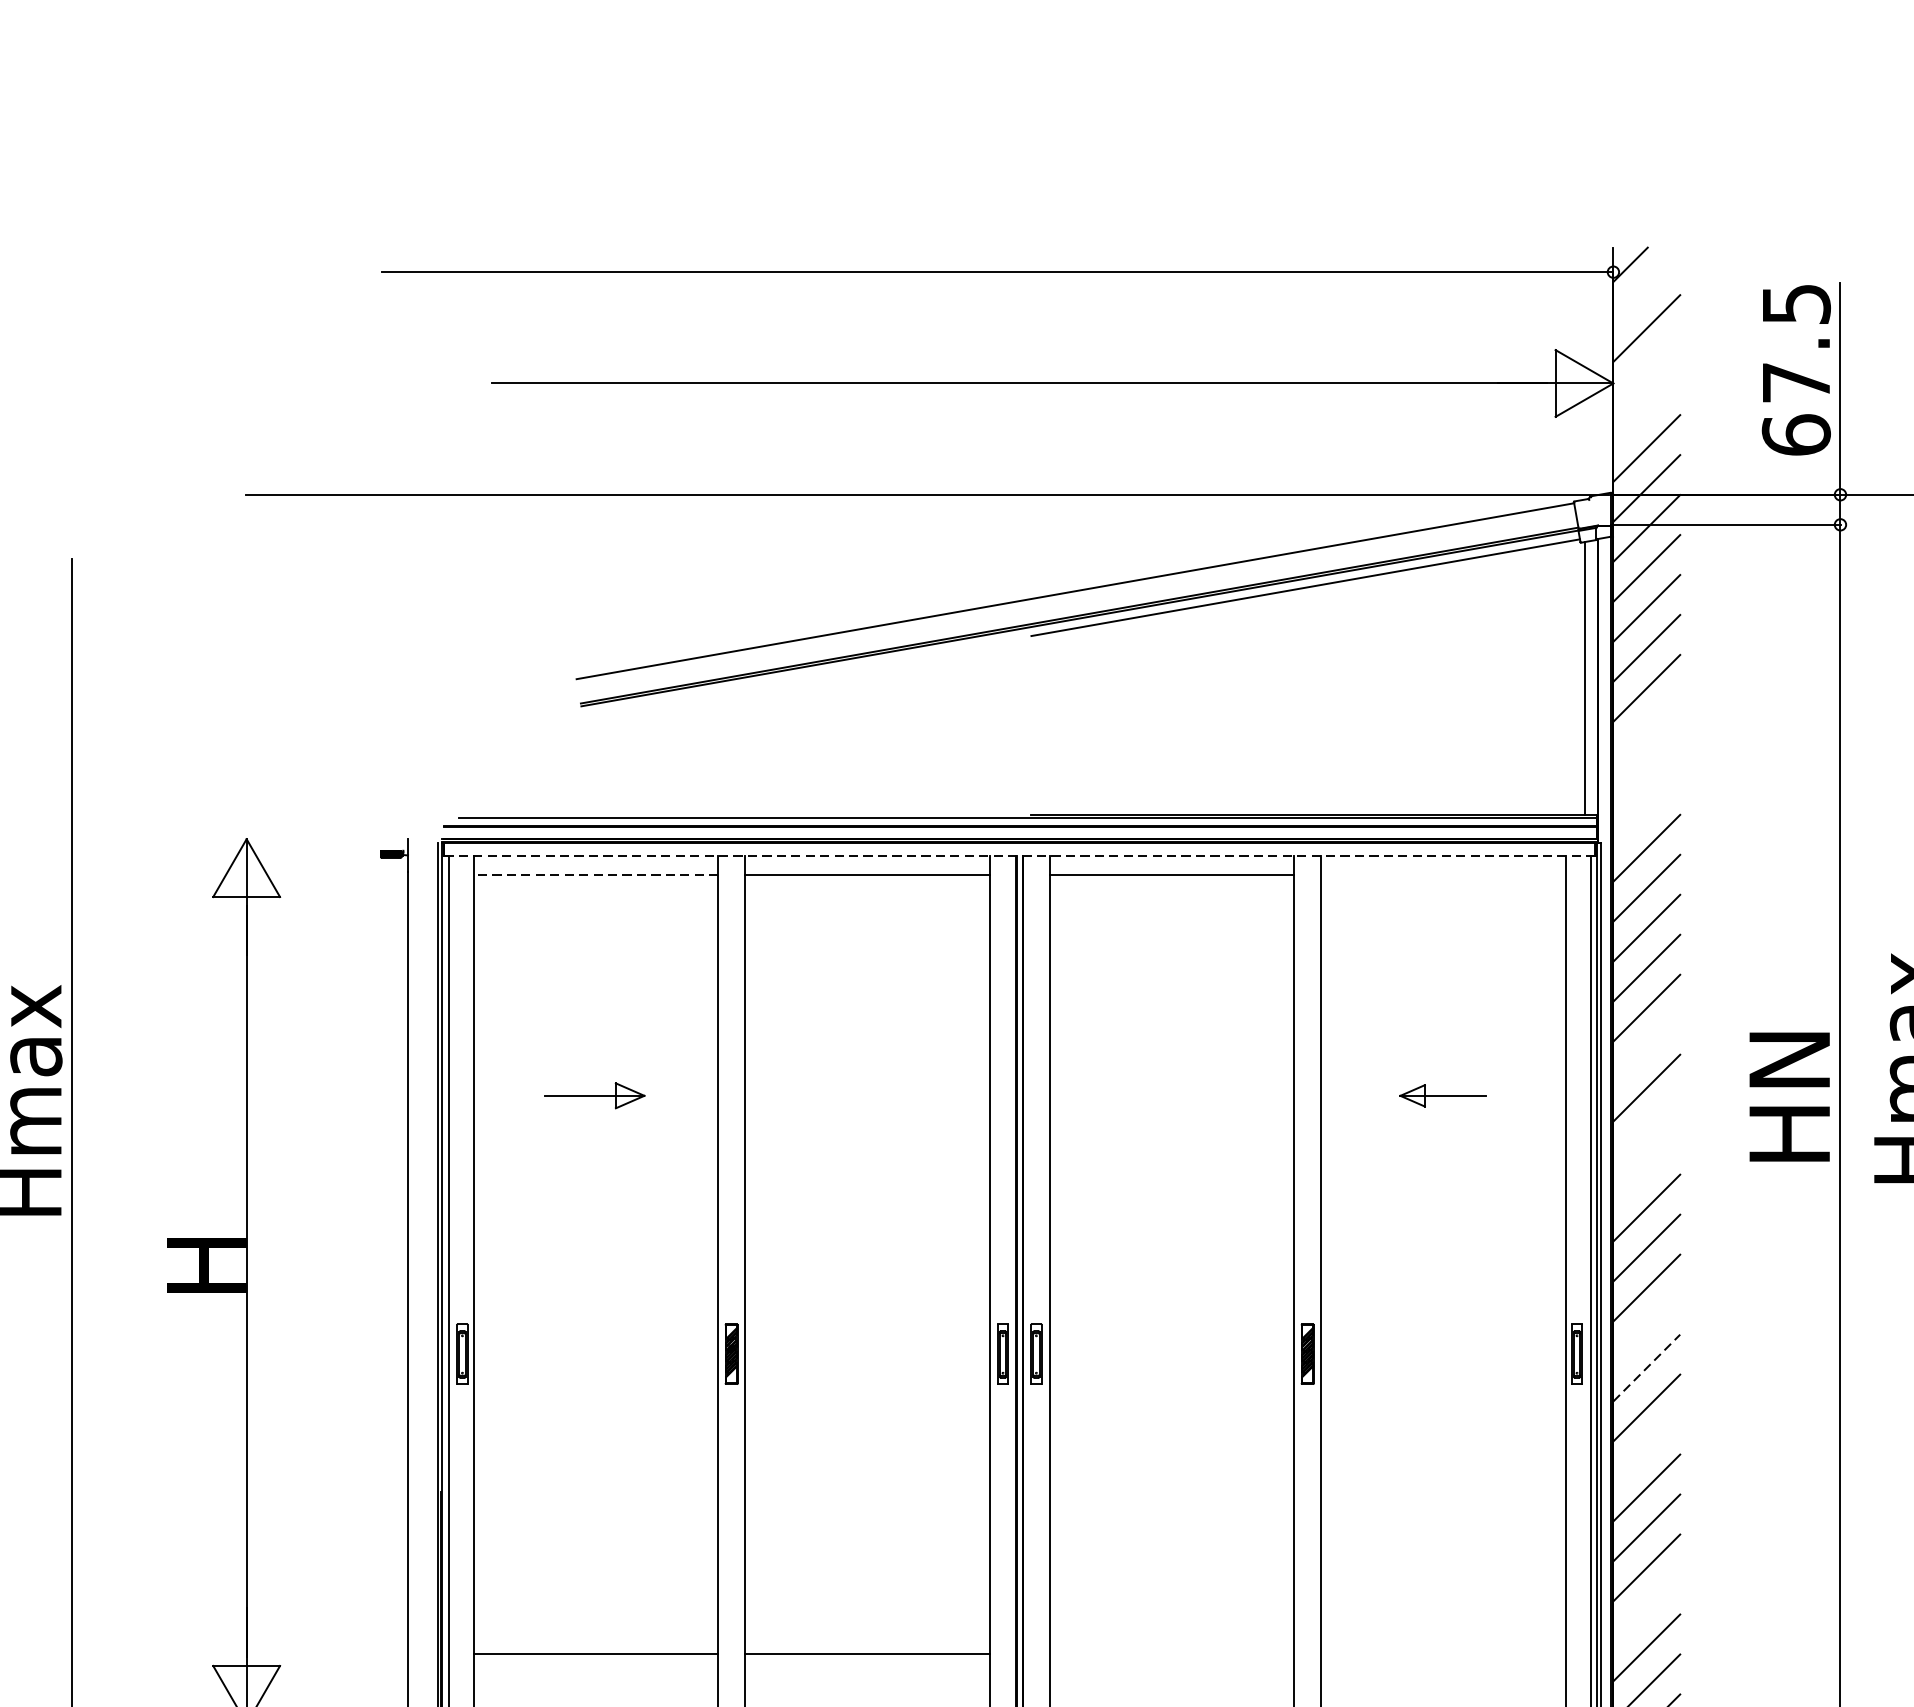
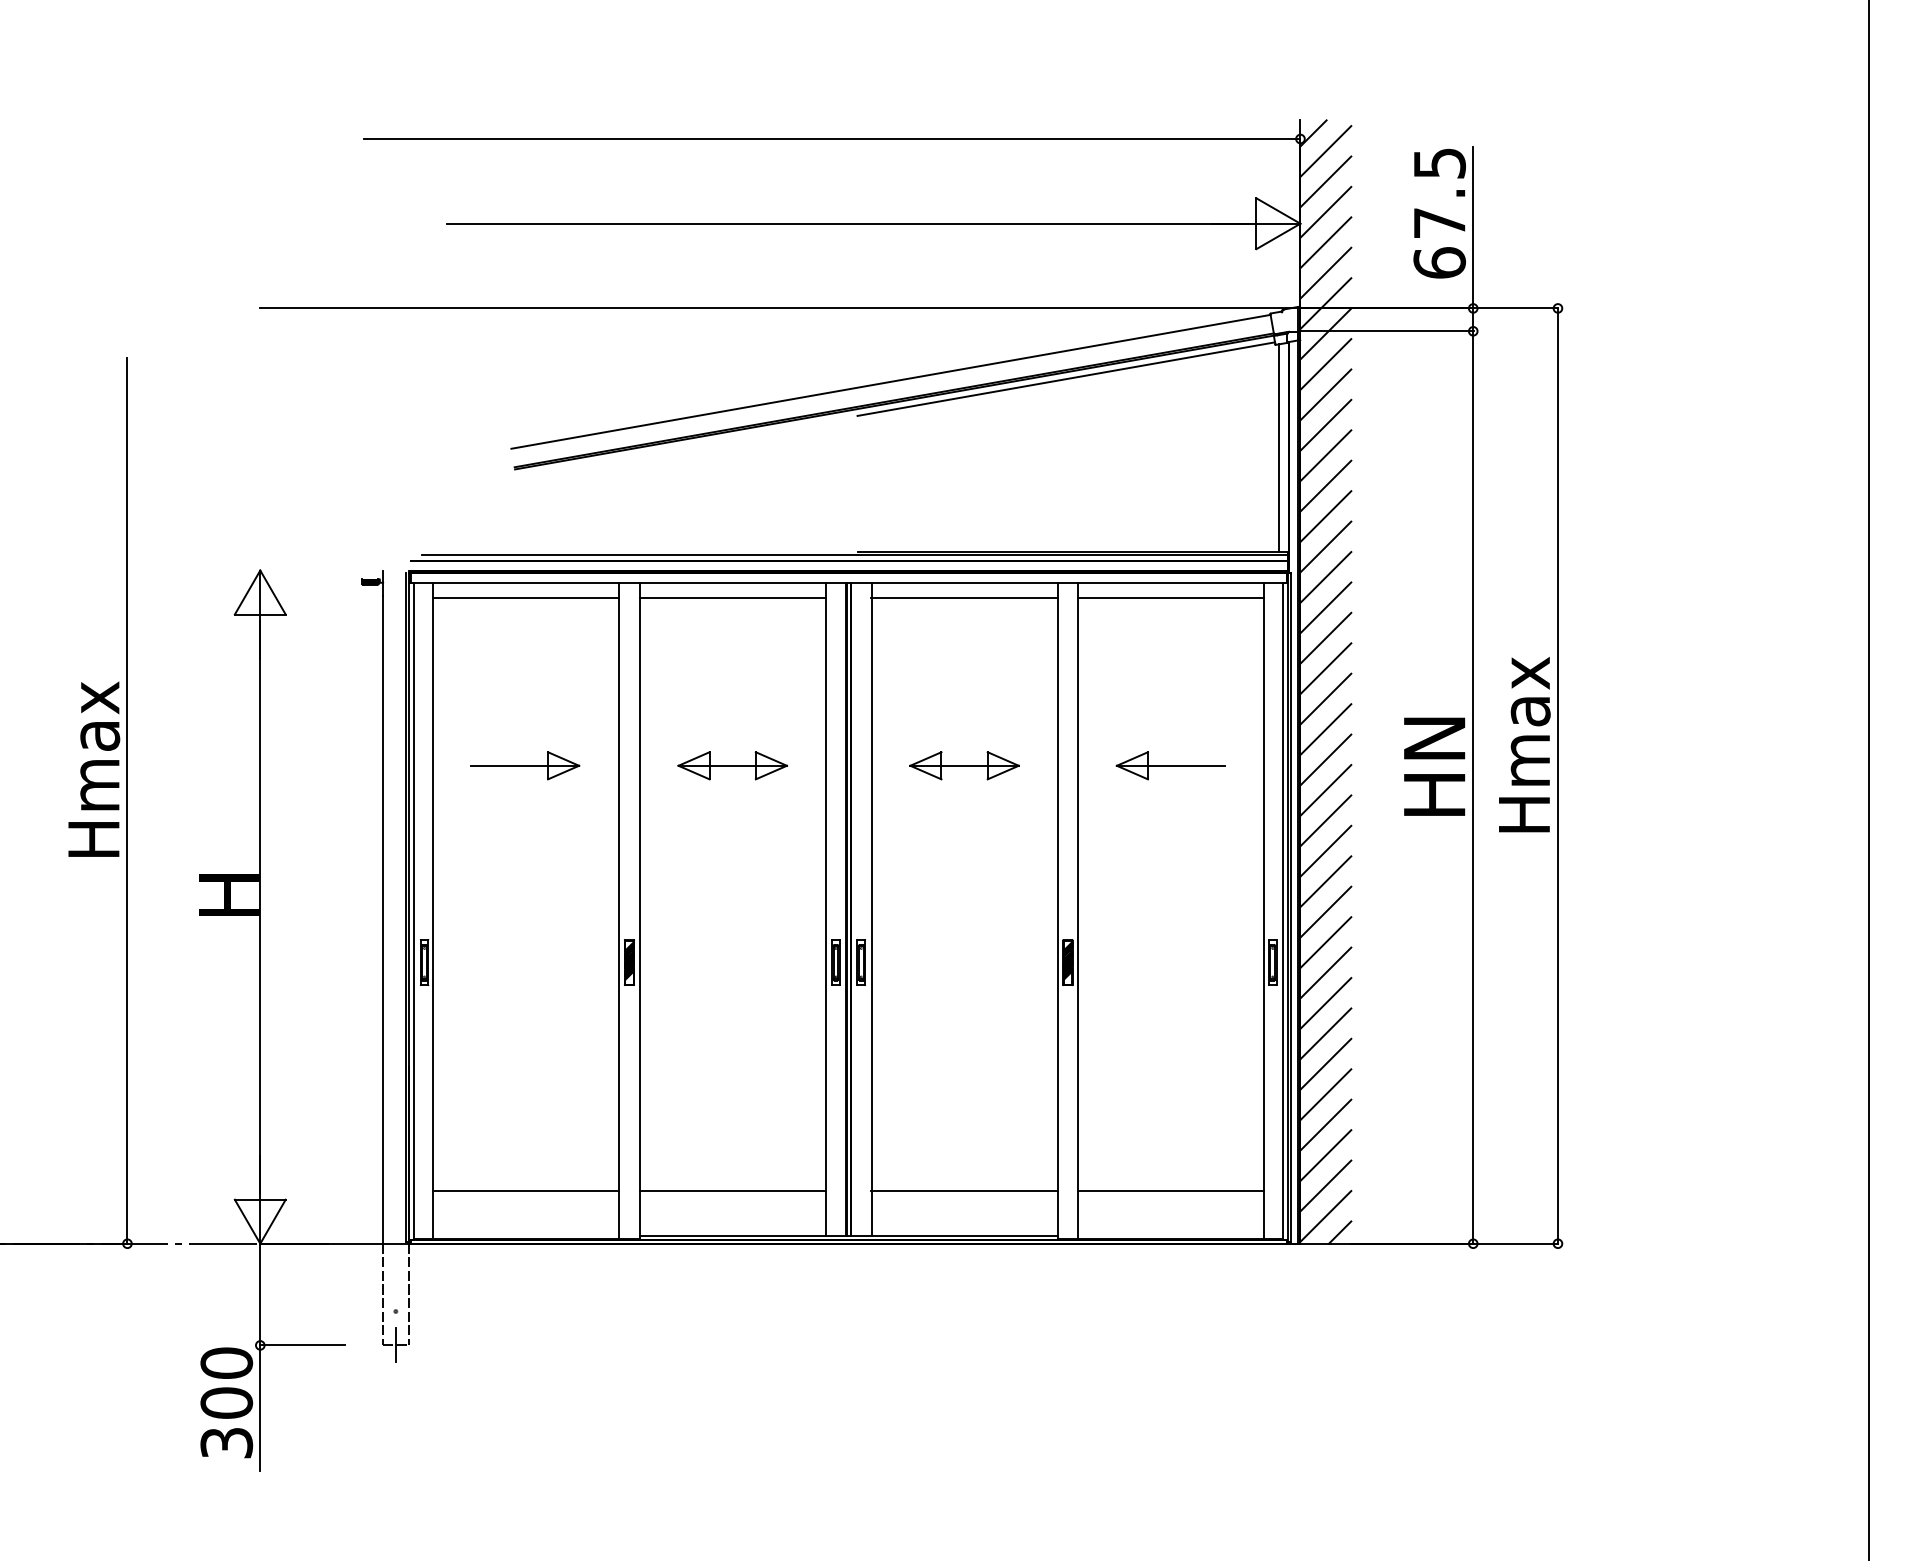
line: (1646, 288) -> (1325, 151), added
line: (1646, 367) -> (1325, 211), added
line: (1646, 408) -> (1325, 242), added
line: (1646, 727) -> (1325, 485), added
line: (1646, 768) -> (1325, 516), added
line: (1646, 807) -> (1325, 546), added
line: (1019, 856) -> (848, 583), dashed -> solid
line: (595, 874) -> (525, 597), dashed -> solid
line: (1443, 874) -> (1171, 597), added
line: (1646, 1048) -> (1325, 729), added
part: (595, 1095) -> (525, 765), size x1.43
part: (867, 1095) -> (732, 765), added
part: (1171, 1095) -> (964, 765), added
part: (1442, 1095) -> (1170, 765), size x1.67
line: (1646, 1128) -> (1325, 790), added
line: (1646, 1167) -> (1325, 820), added
line: (1646, 1327) -> (1325, 942), added
line: (1646, 1368) -> (1325, 973), dashed -> solid
line: (1646, 1447) -> (1325, 1033), added
line: (1646, 1607) -> (1325, 1155), added
line: (1171, 1653) -> (964, 1190), added
line: (1443, 1653) -> (1171, 1190), added

